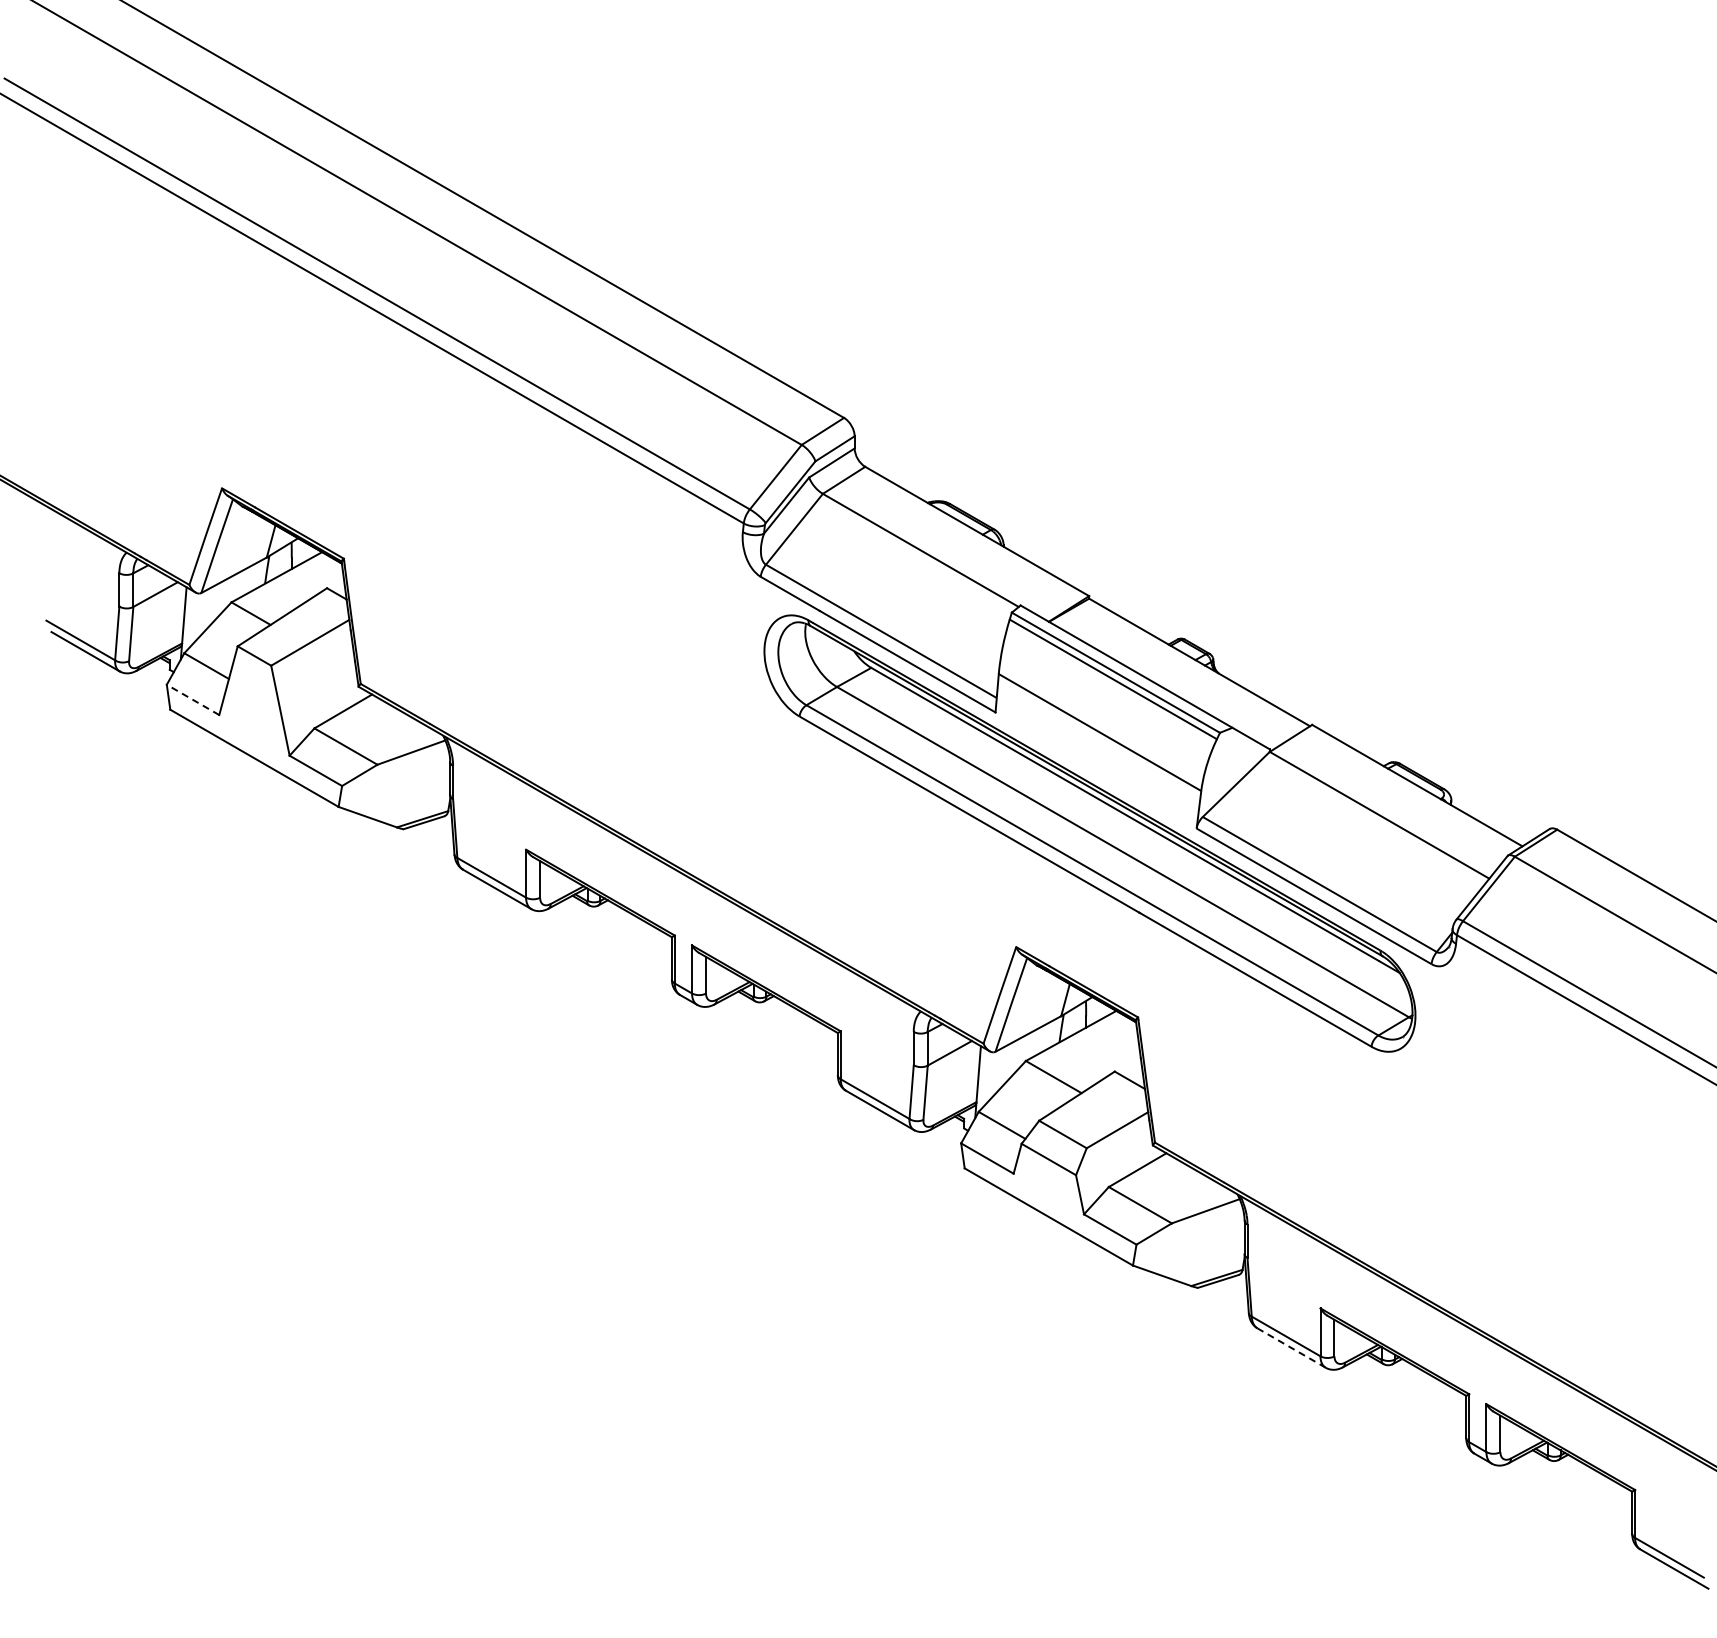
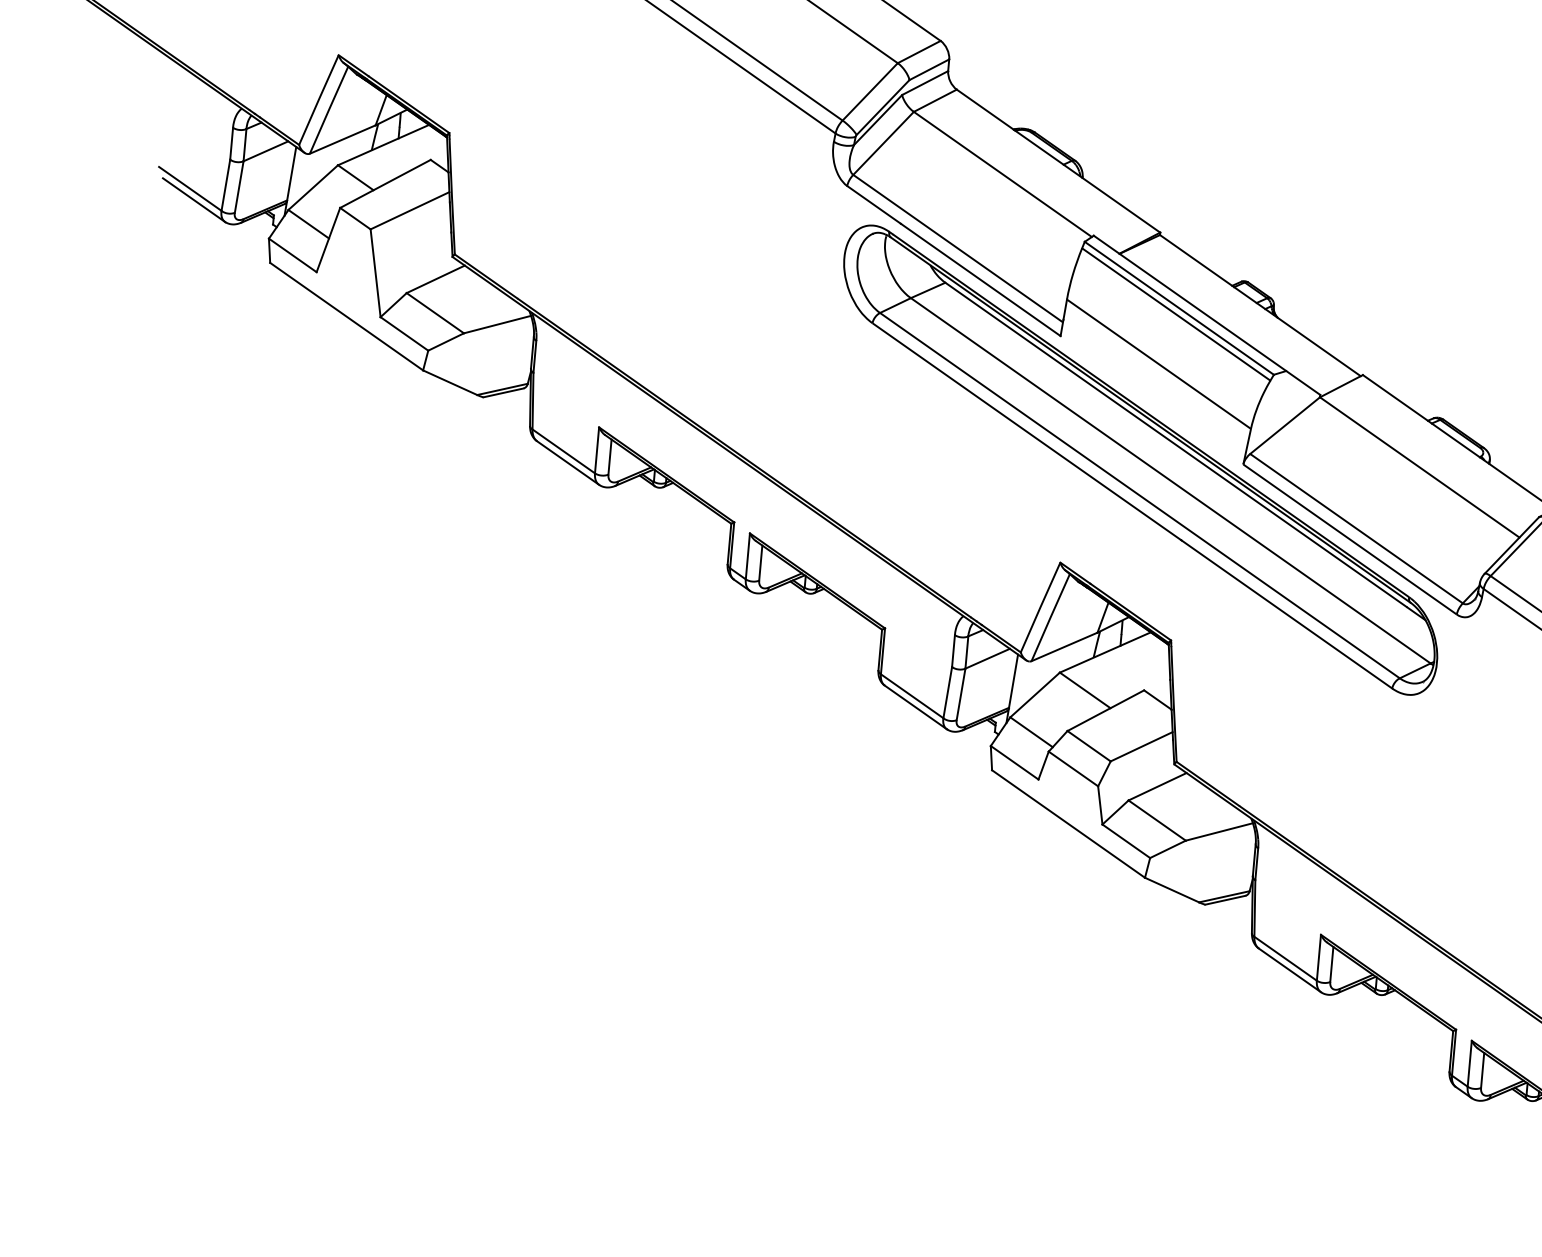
line: (192, 699) -> (292, 254), dashed -> solid
line: (1291, 1347) -> (1289, 969), dashed -> solid

